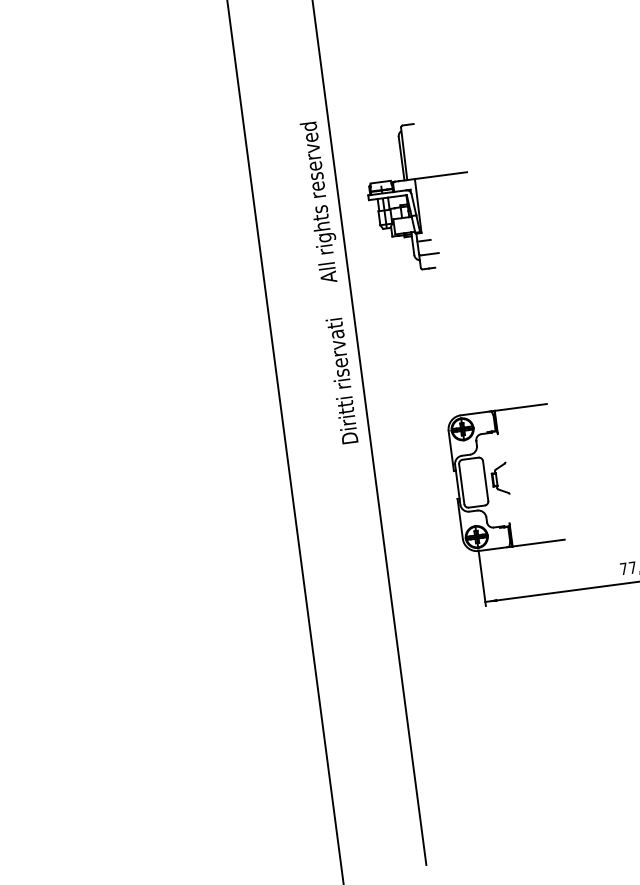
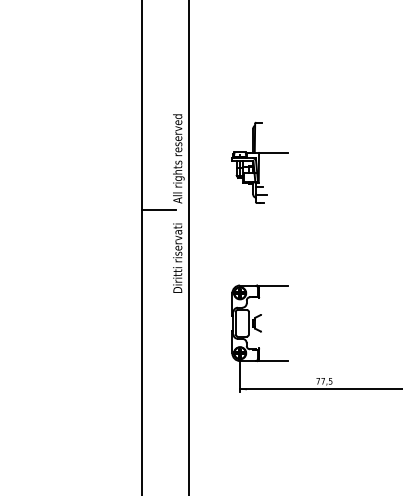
part: (418, 196) -> (259, 162), moved
line: (296, 299) -> (158, 210), added

